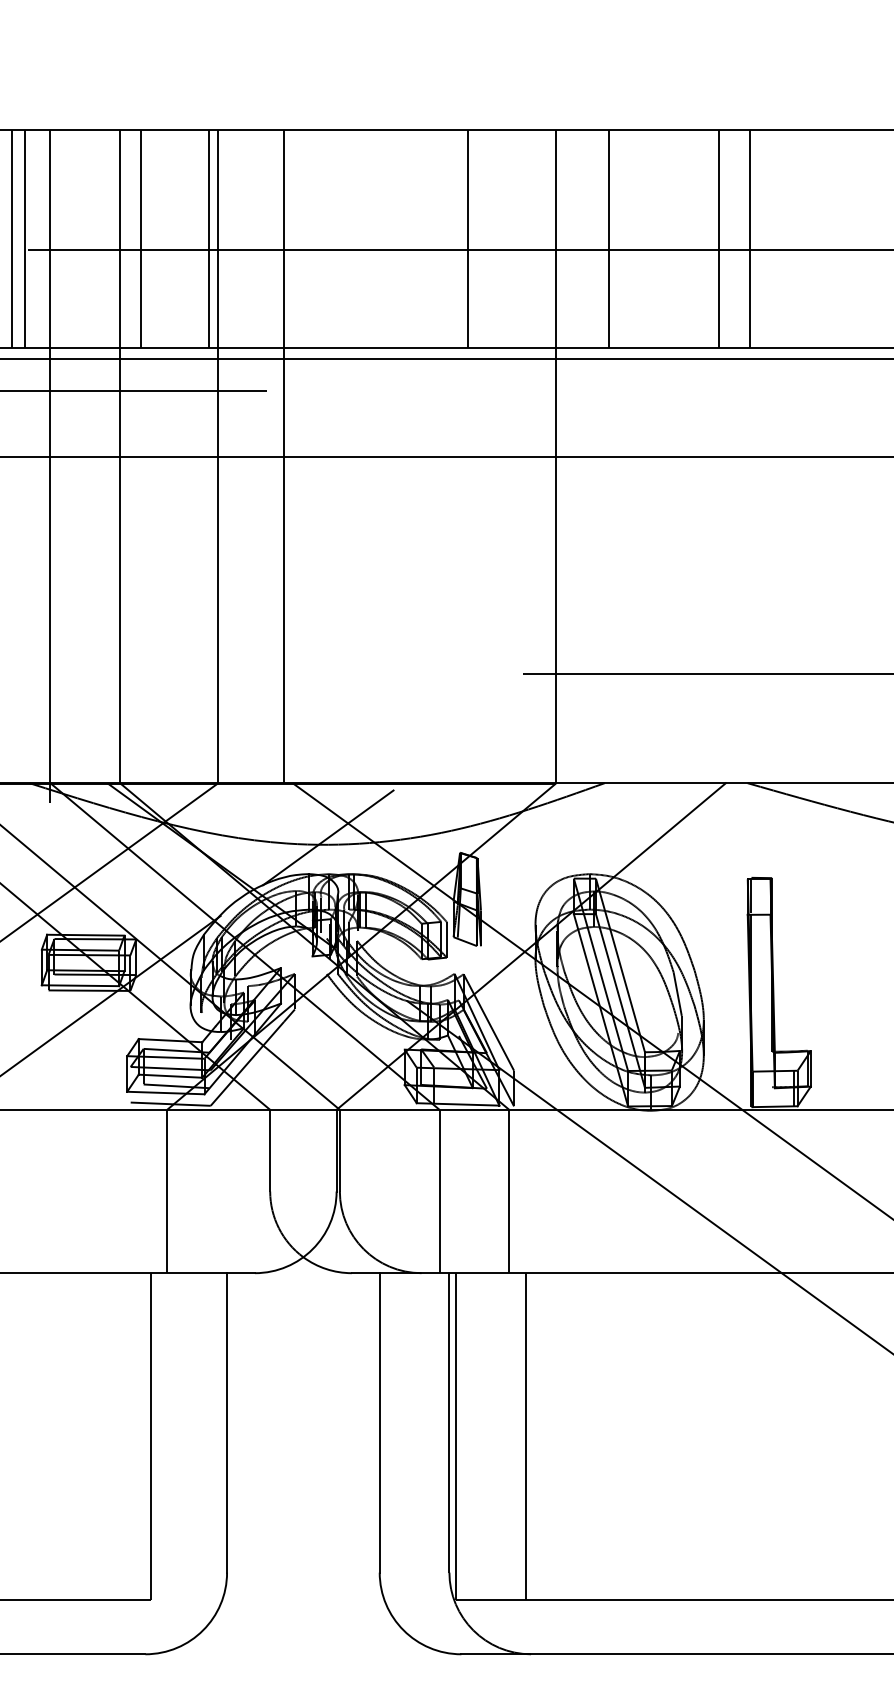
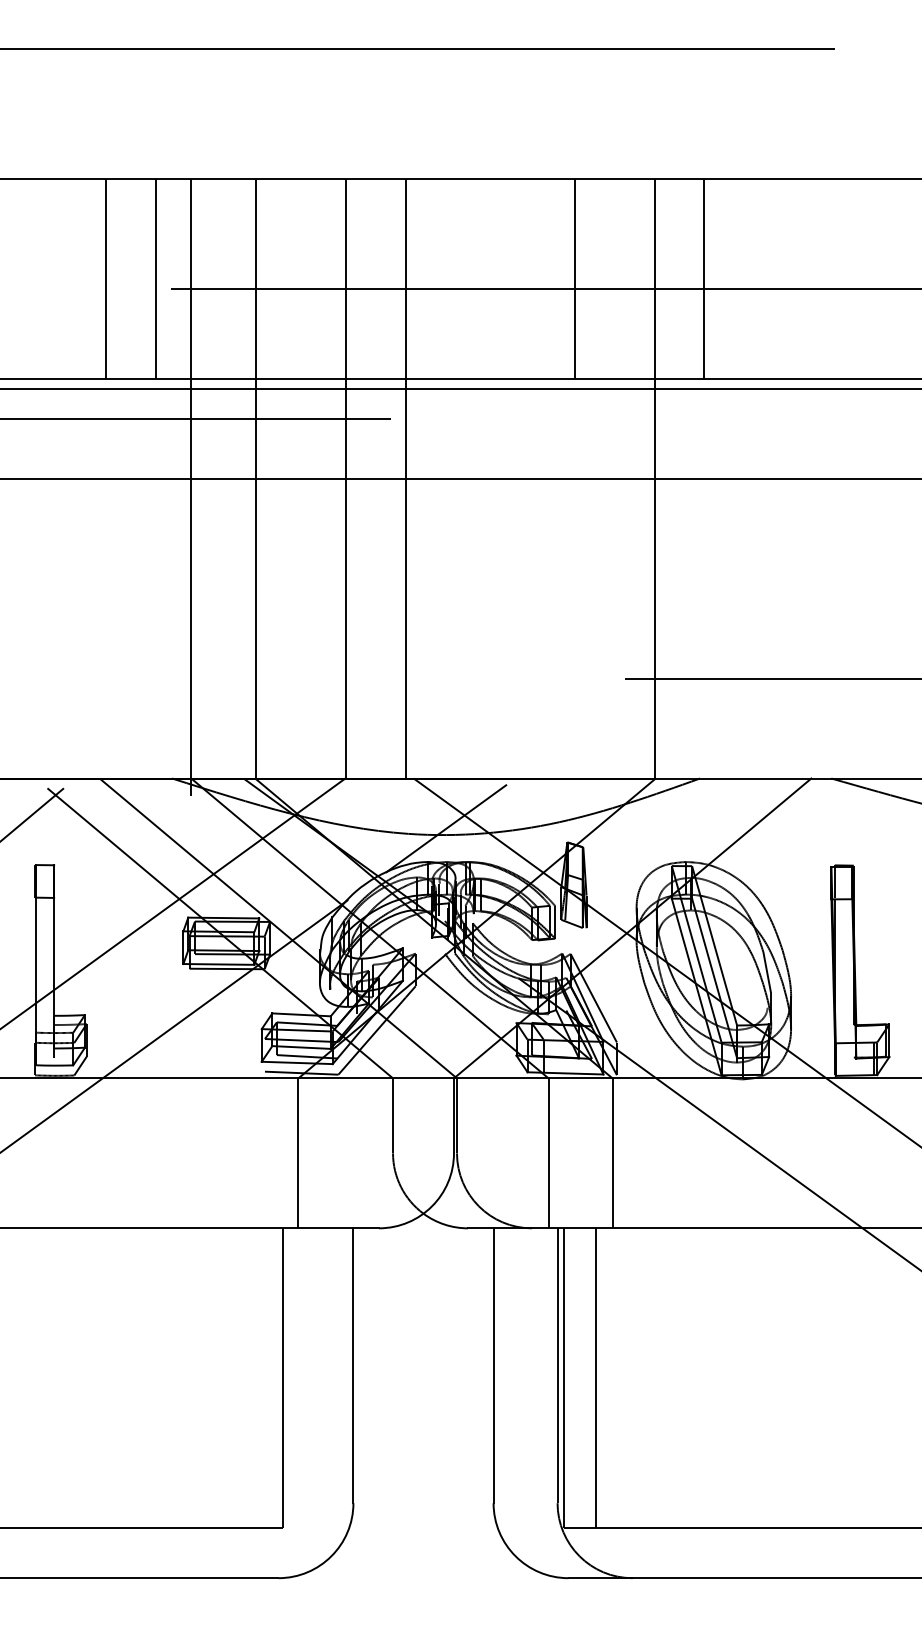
line: (24, 238) -> (167, 278), removed
line: (141, 238) -> (274, 278), removed
line: (208, 238) -> (336, 278), removed
line: (719, 238) -> (805, 278), removed
line: (749, 238) -> (833, 278), removed
line: (525, 1436) -> (595, 1378), moved

